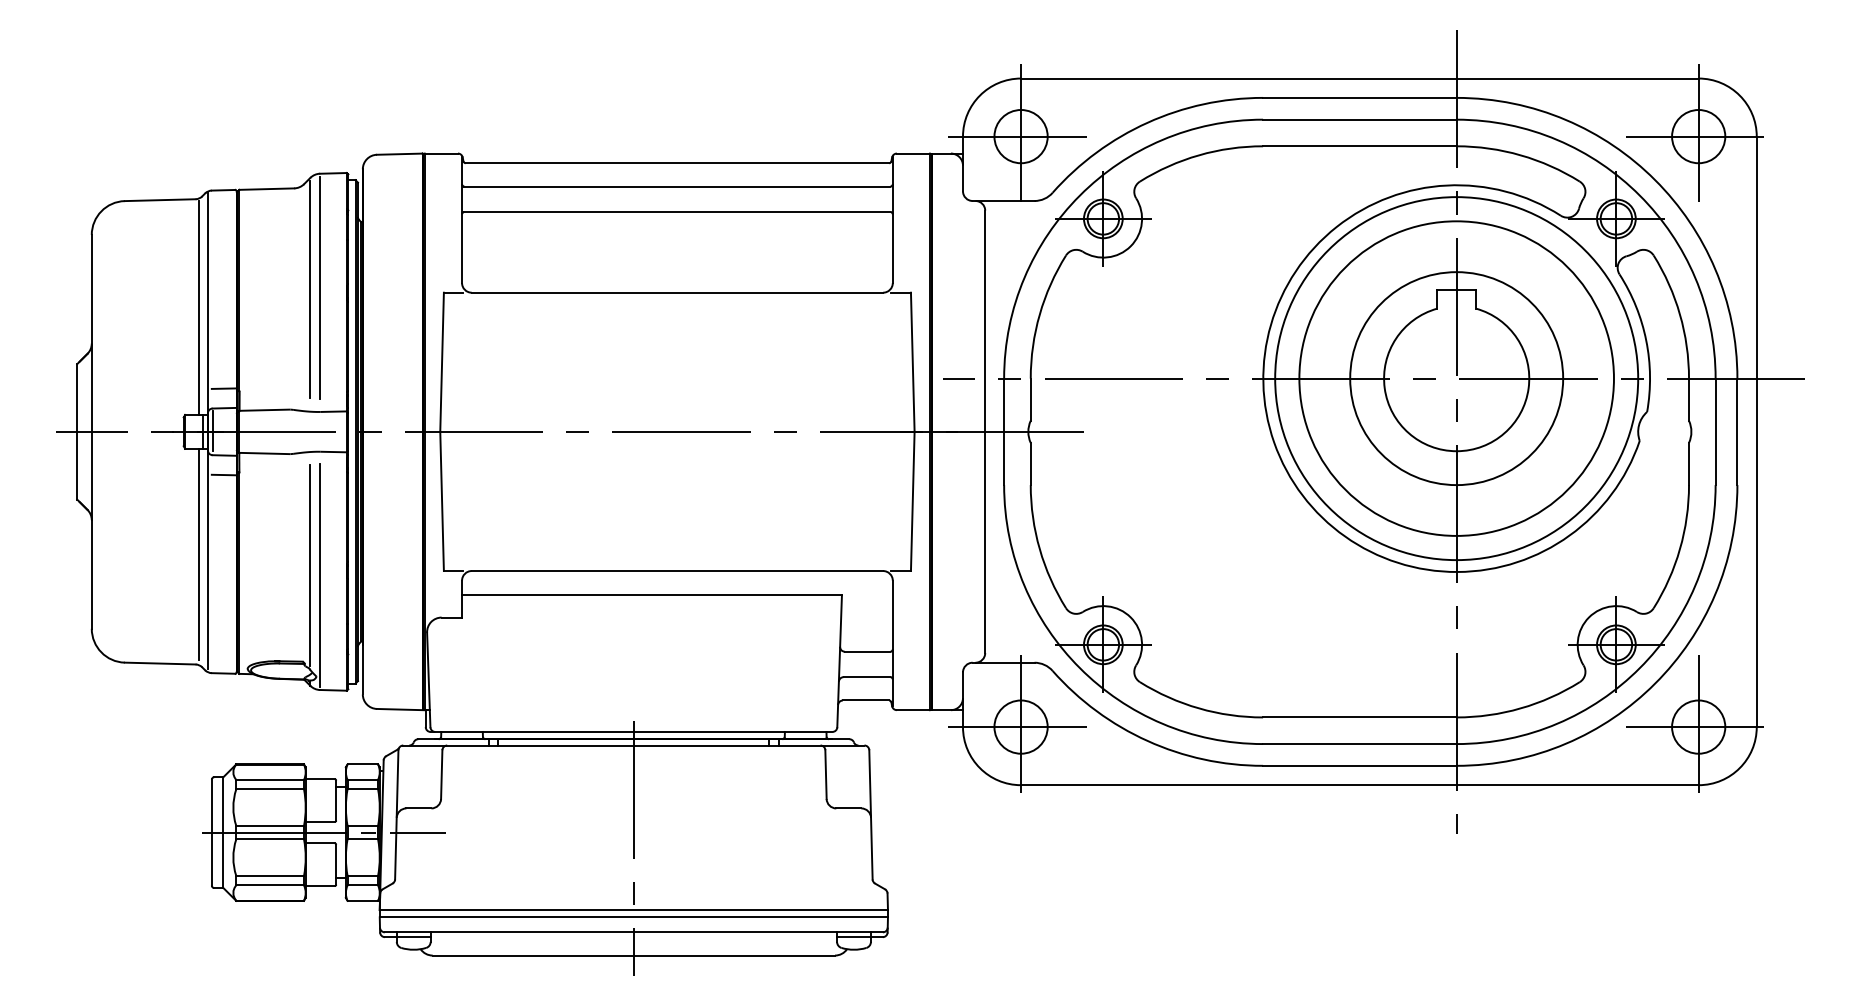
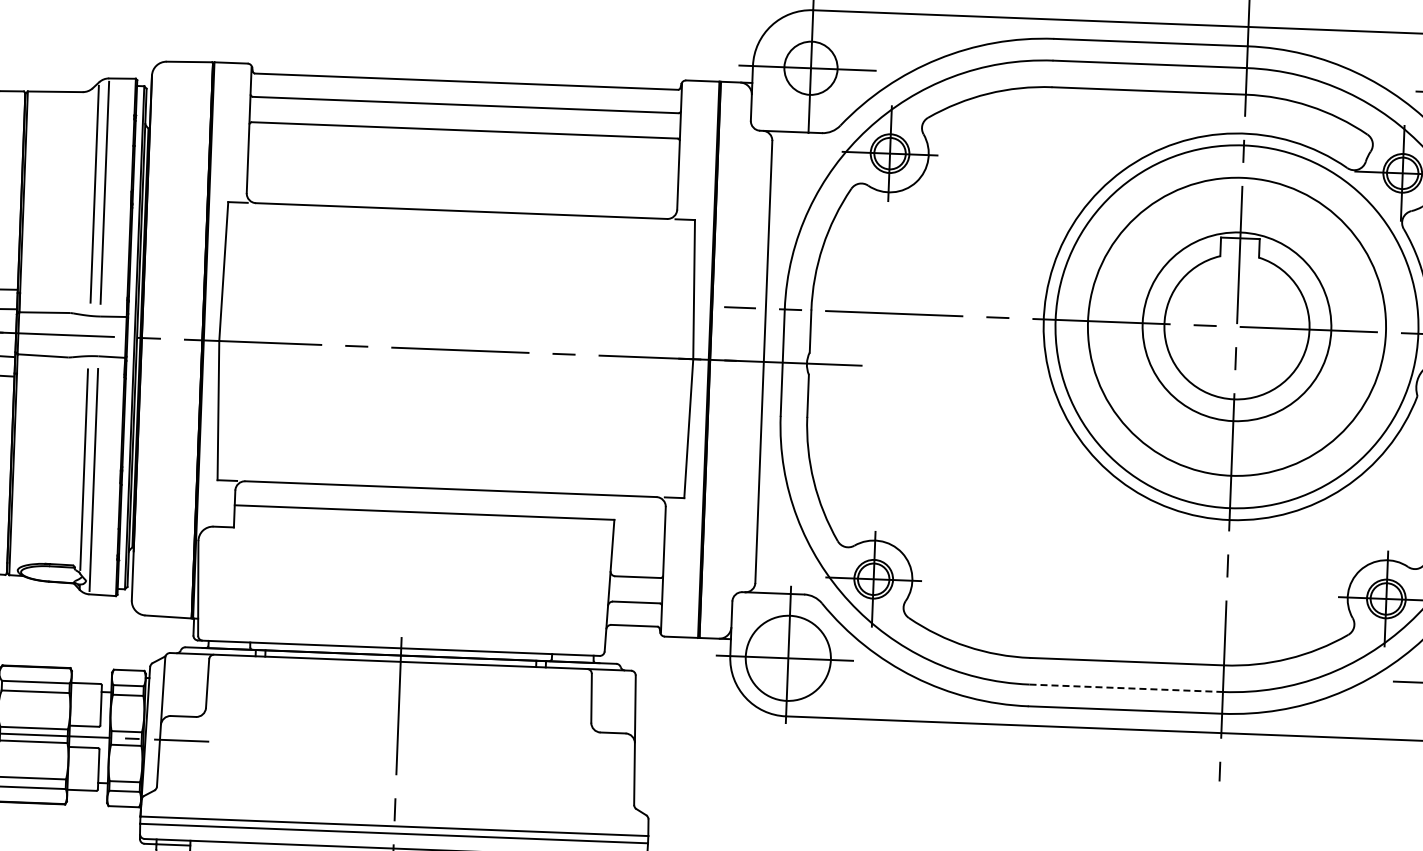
circle: (1456, 378) -> (1236, 326), size x0.6
circle: (1456, 378) -> (1236, 326), size x1.4
circle: (1020, 726) -> (787, 657), size x1.6
line: (1359, 744) -> (1125, 688), solid -> dashed

